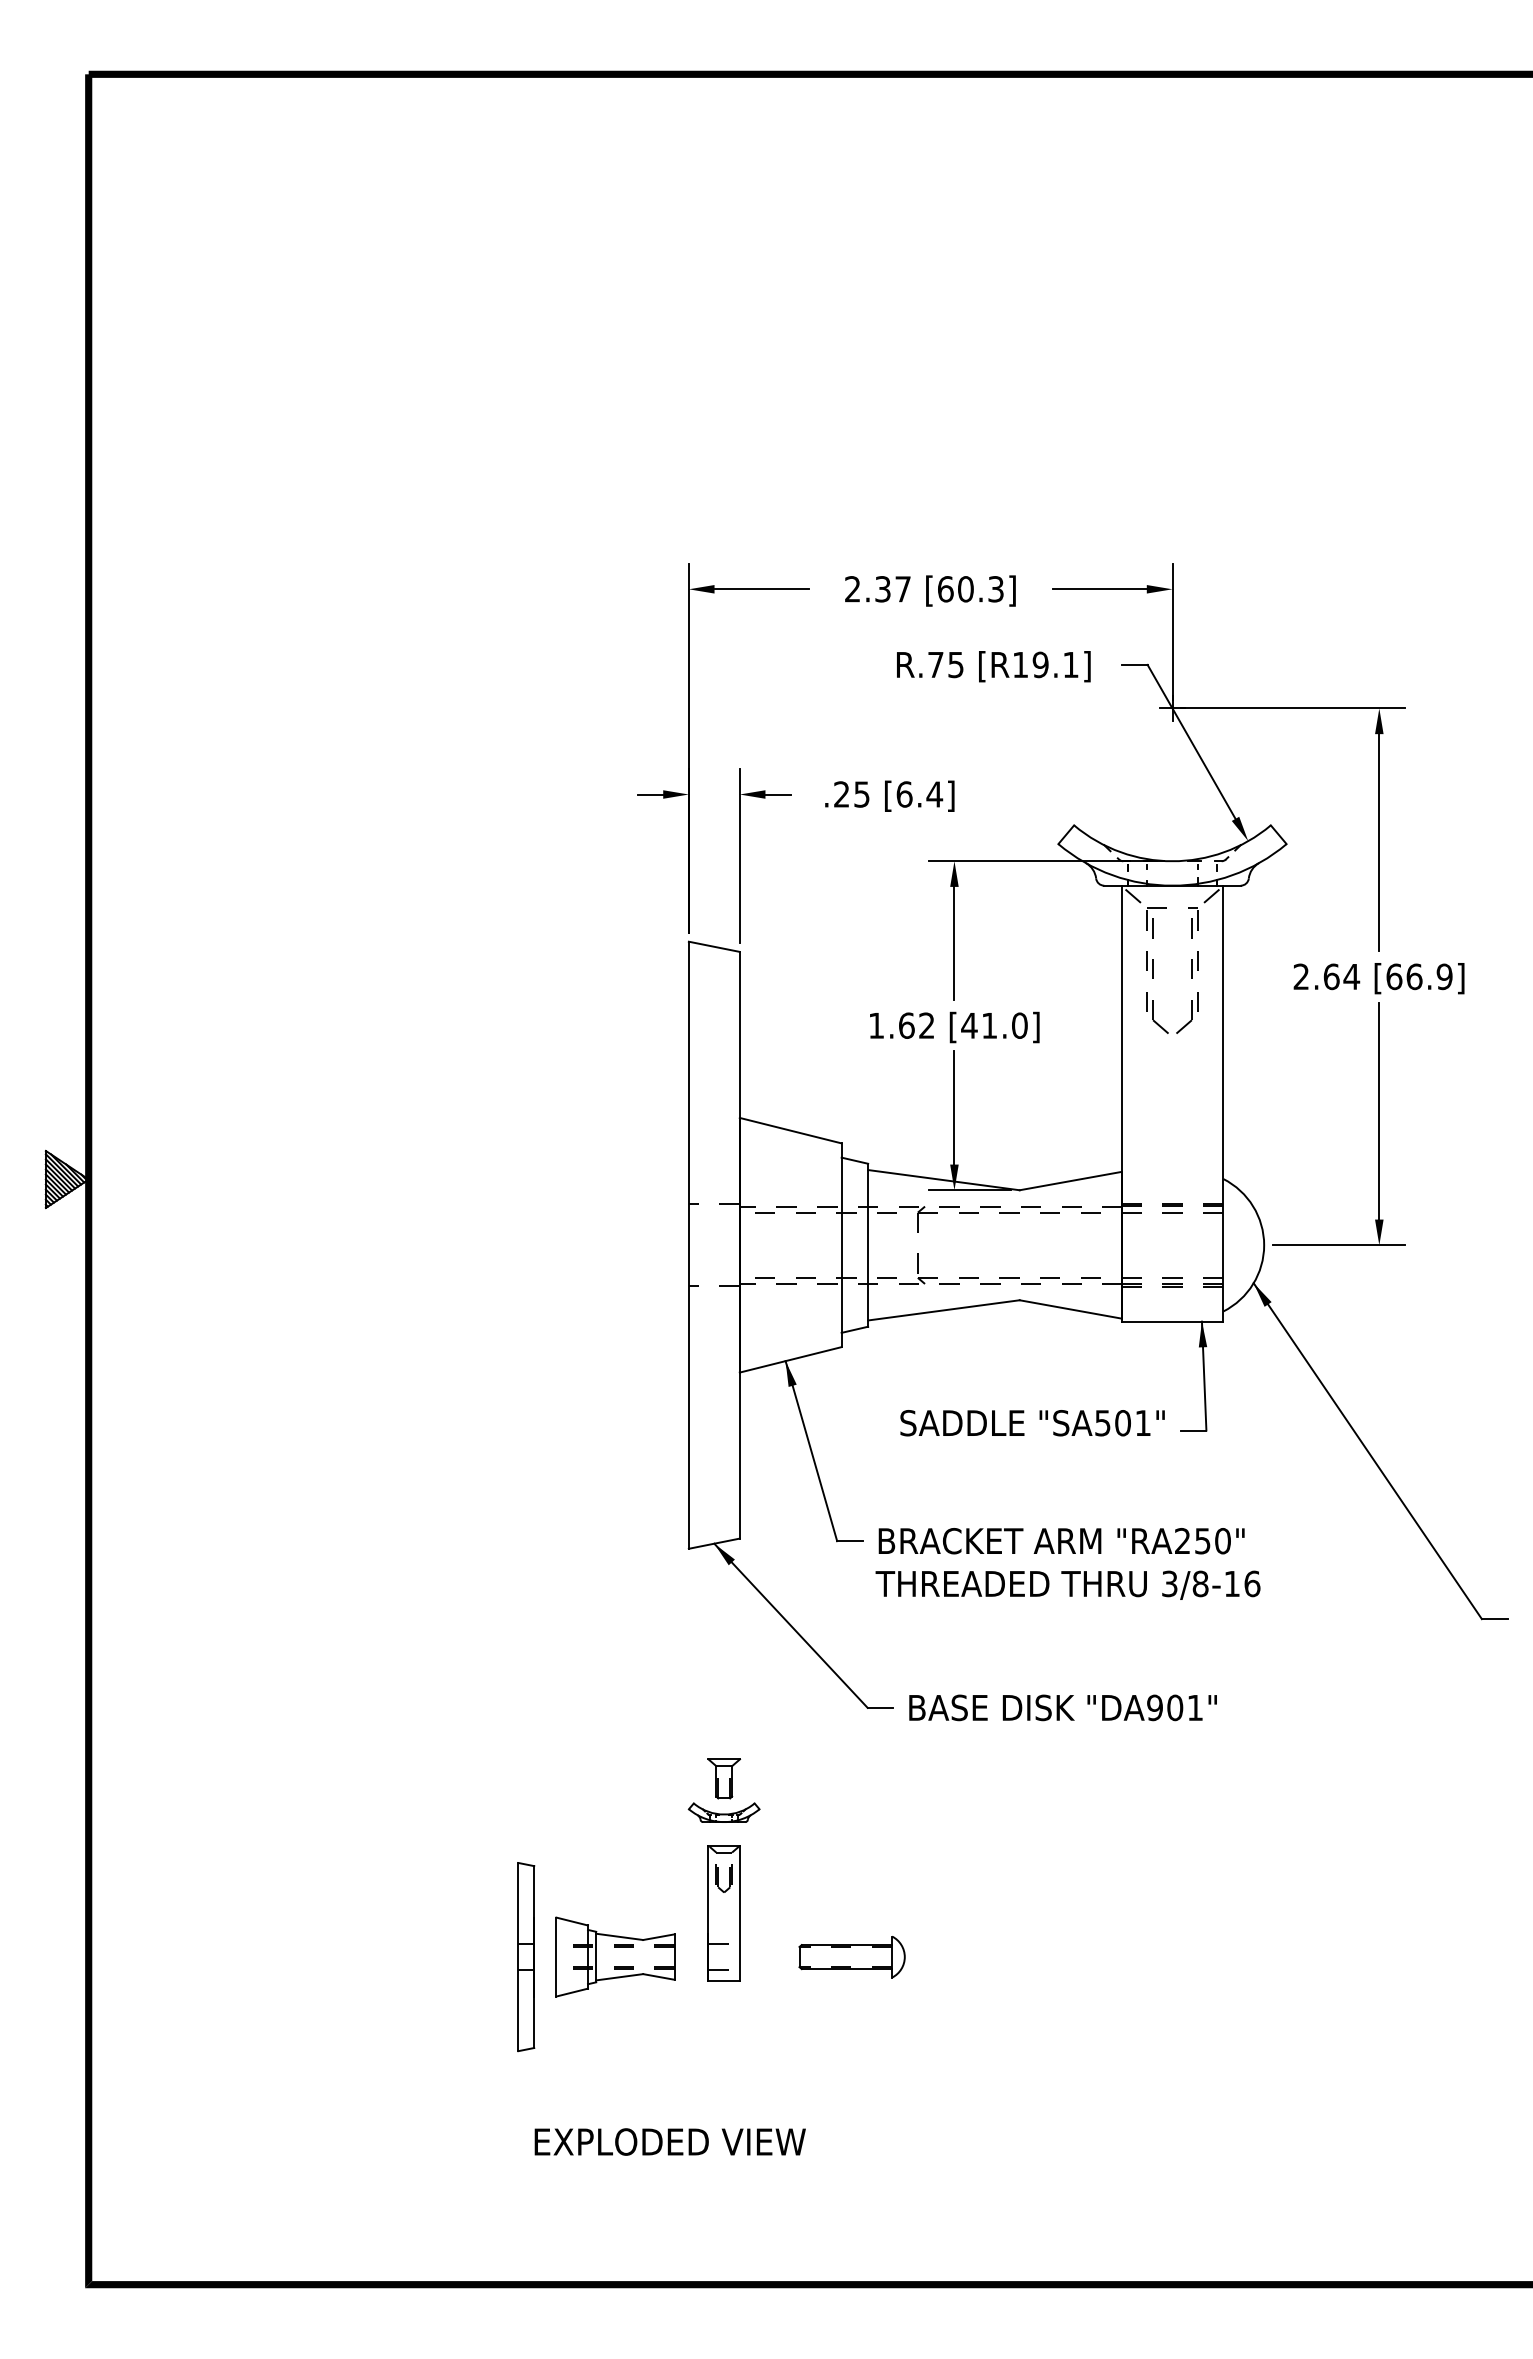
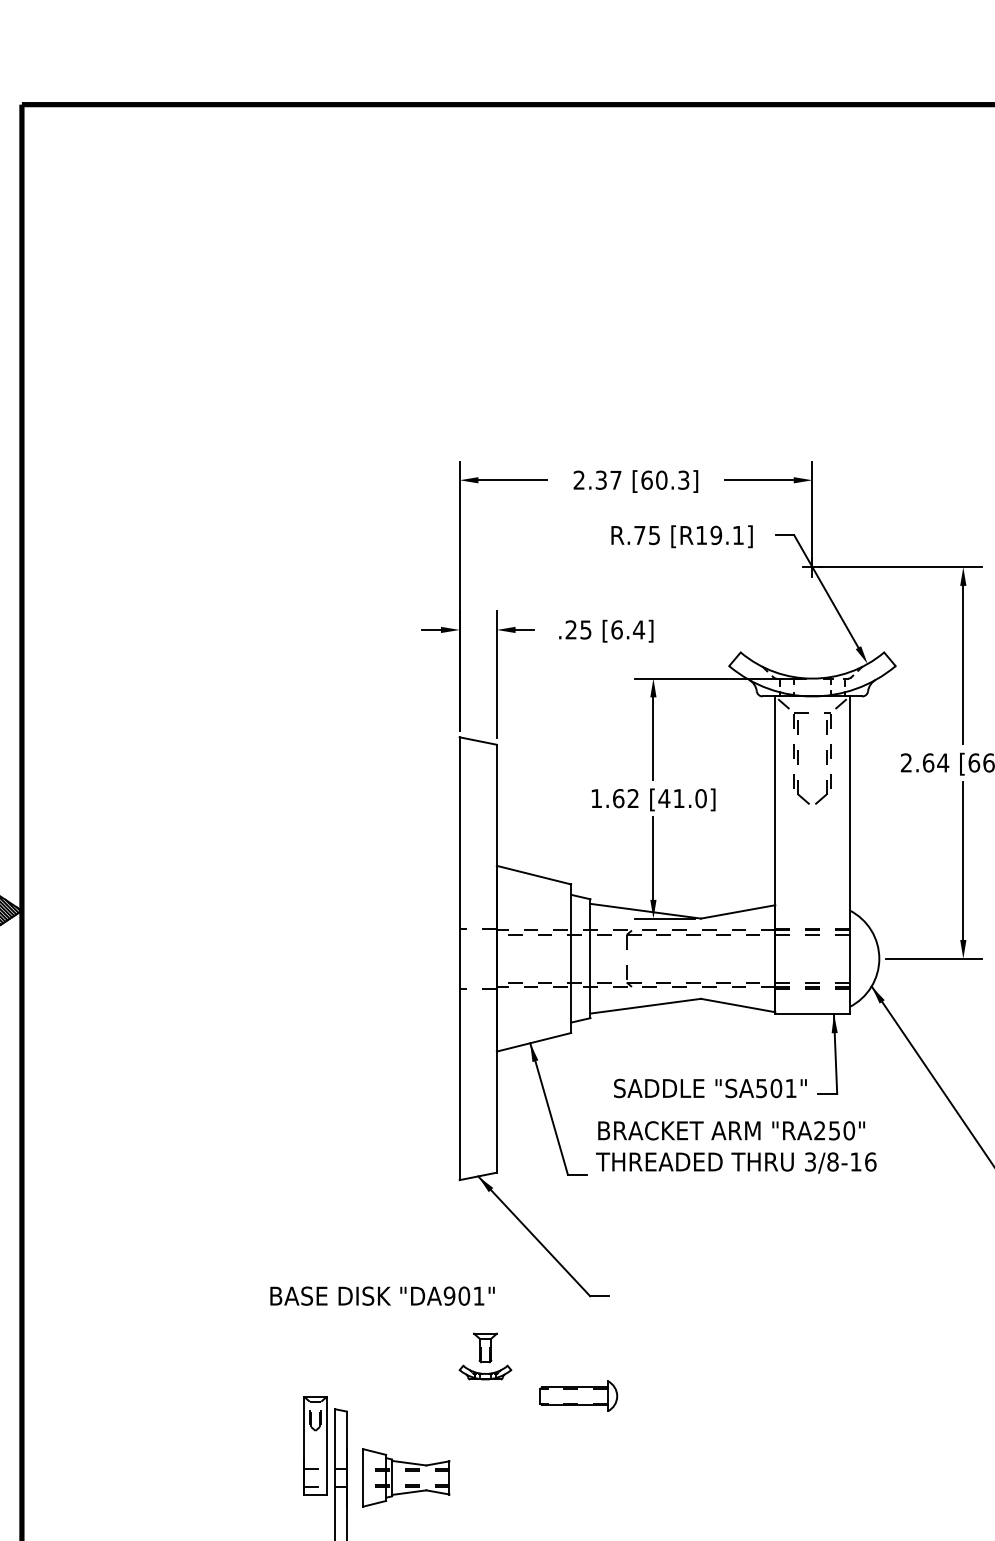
text: (1067, 1563) -> (735, 1147), moved
text: (1062, 1707) -> (382, 1295), moved
part: (723, 1913) -> (315, 1446), moved
part: (851, 1957) -> (578, 1396), moved

